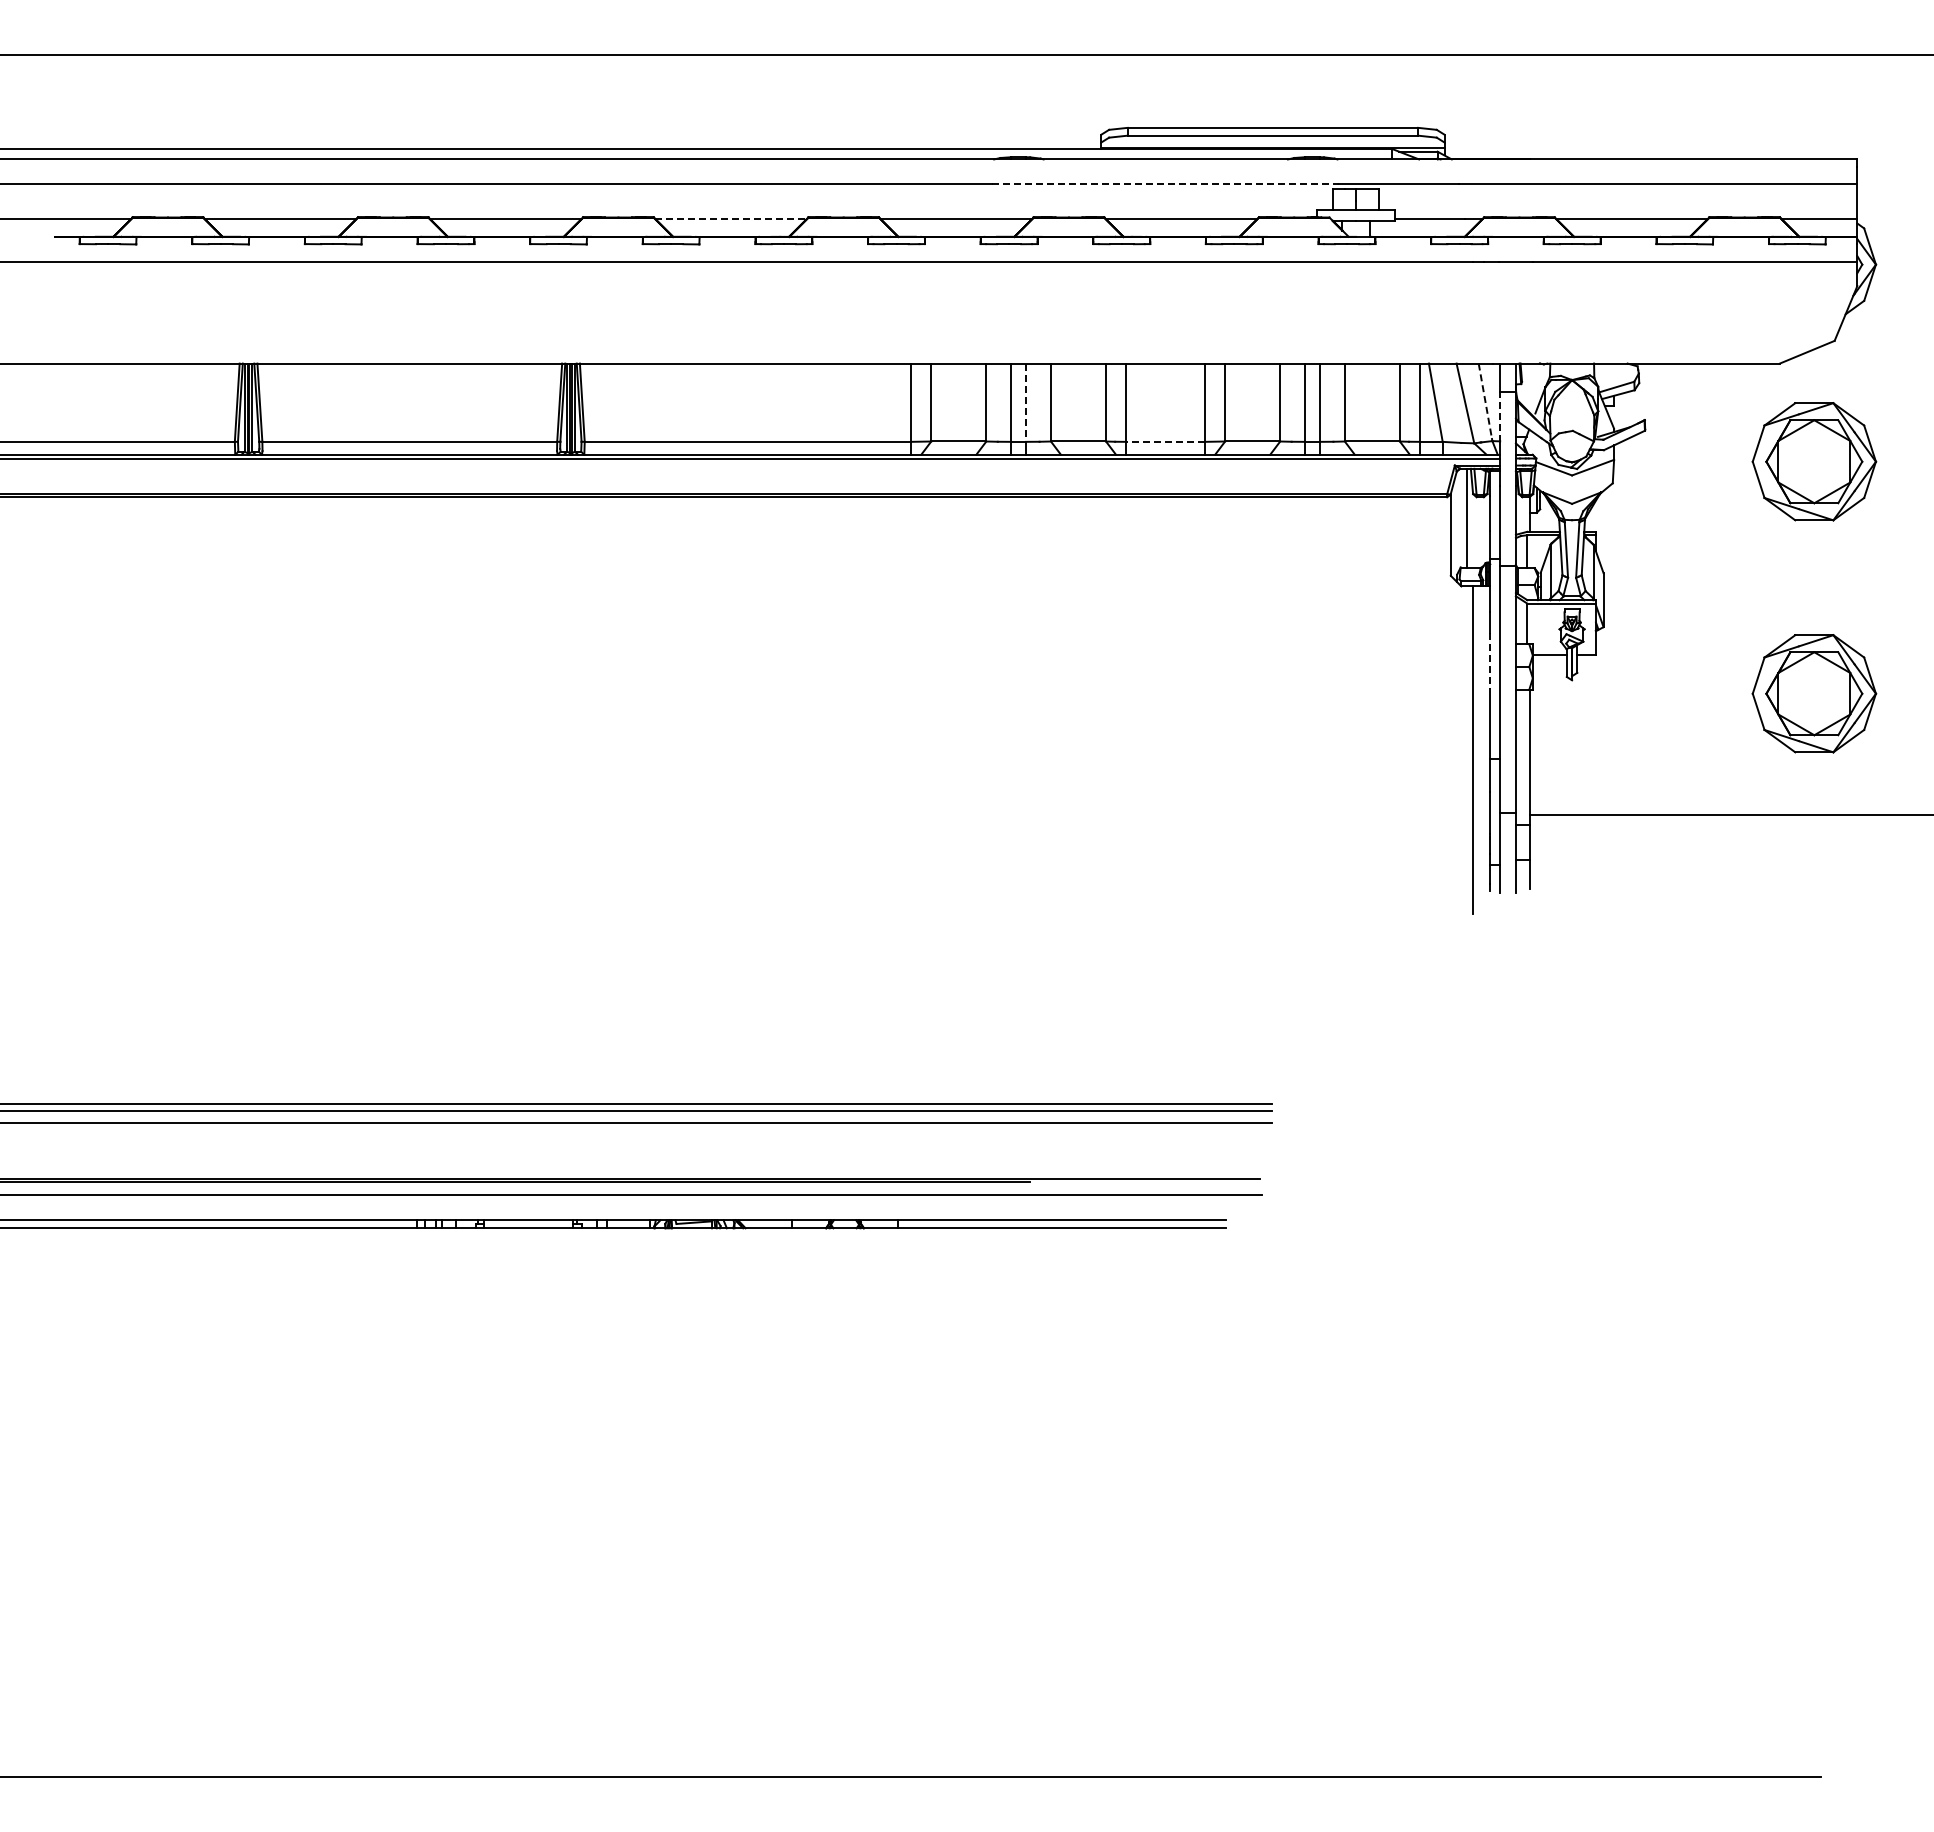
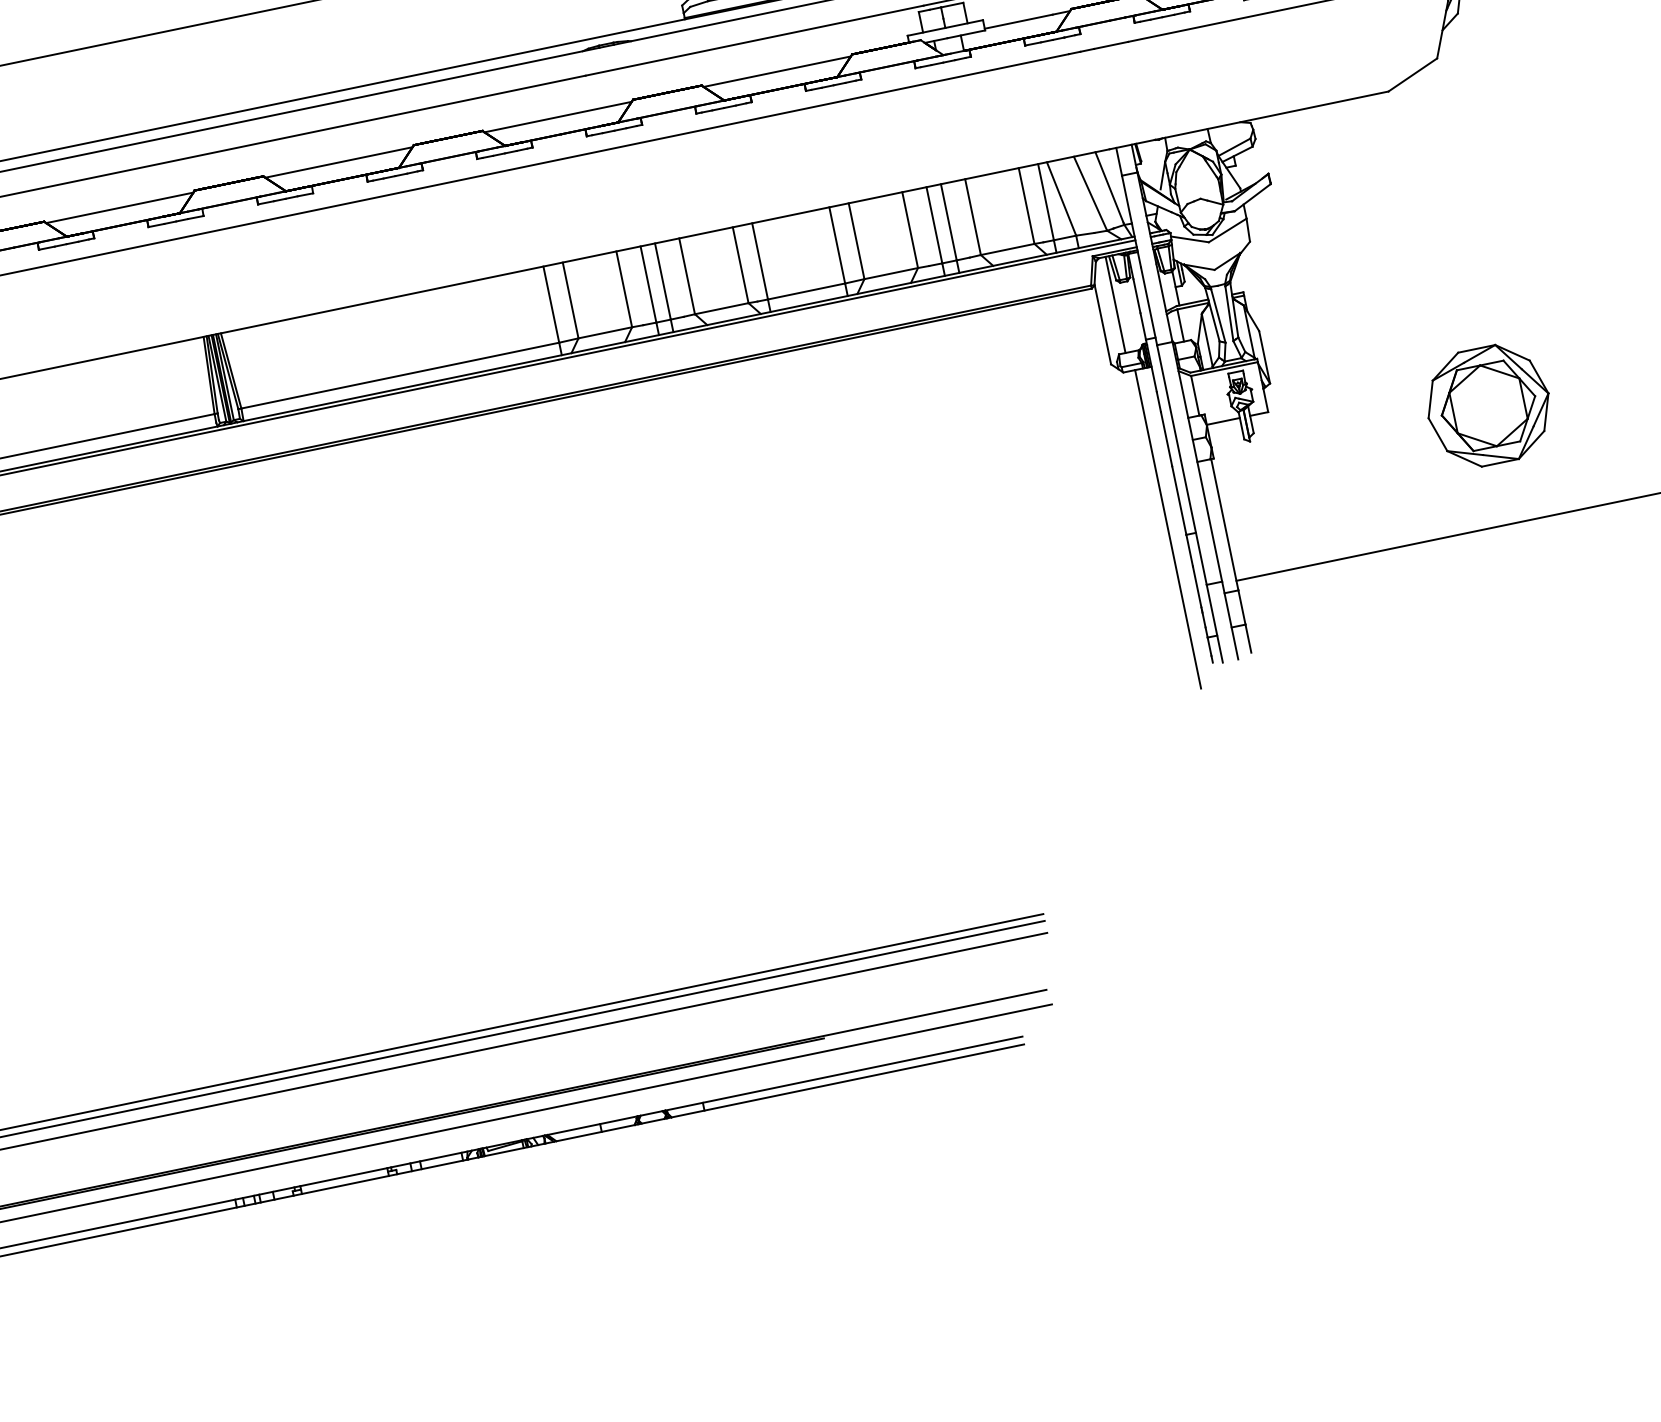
line: (1165, 184) -> (754, 41), dashed -> solid
line: (731, 219) -> (339, 162), dashed -> solid
line: (1485, 401) -> (1109, 187), dashed -> solid
line: (1026, 403) -> (663, 282), dashed -> solid
line: (1500, 416) -> (1127, 199), dashed -> solid
line: (1165, 441) -> (806, 291), dashed -> solid
part: (1814, 461) -> (1441, 179), removed
line: (1490, 660) -> (1166, 438), dashed -> solid

